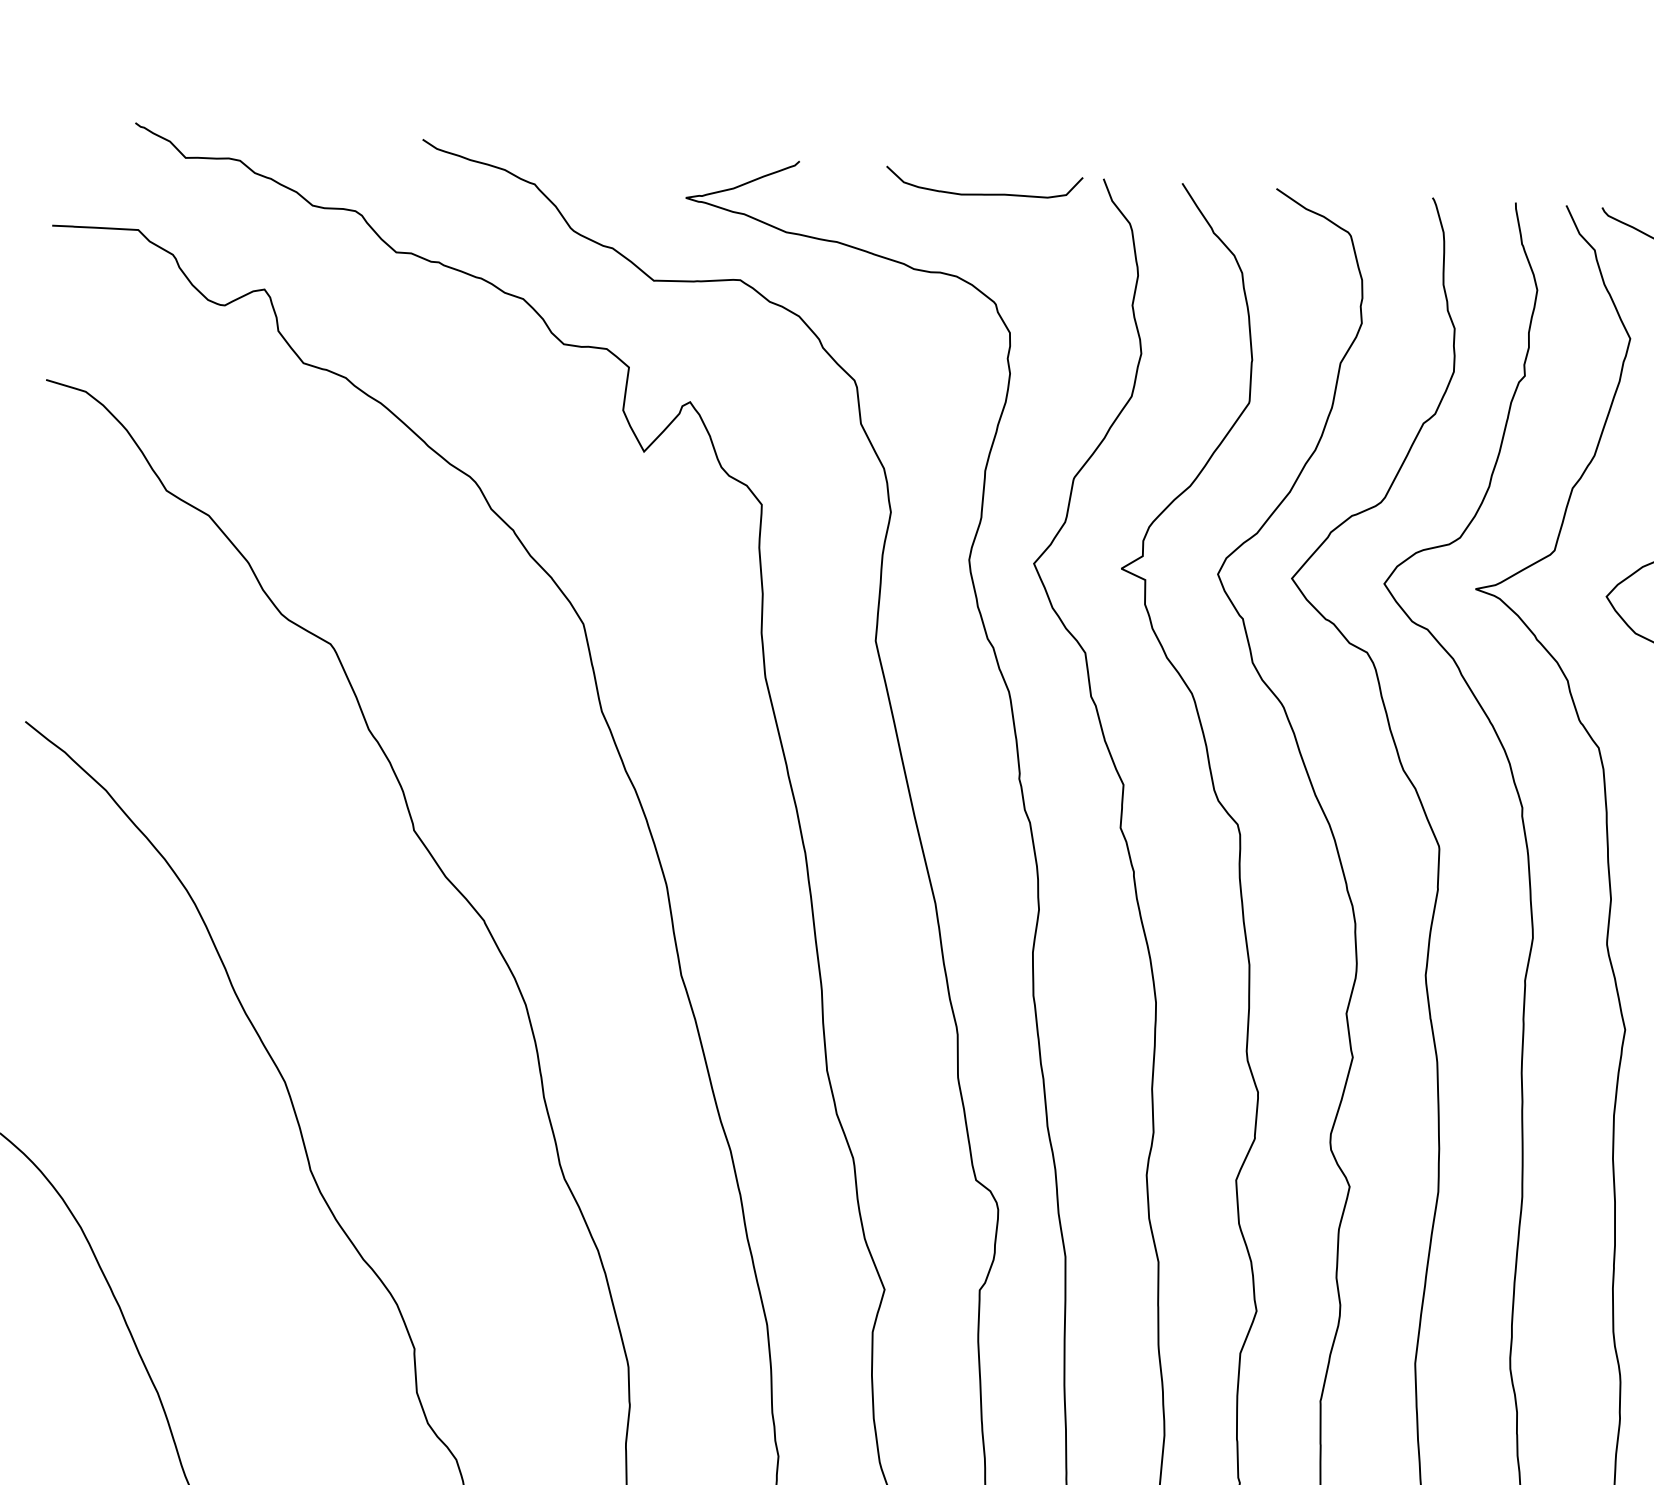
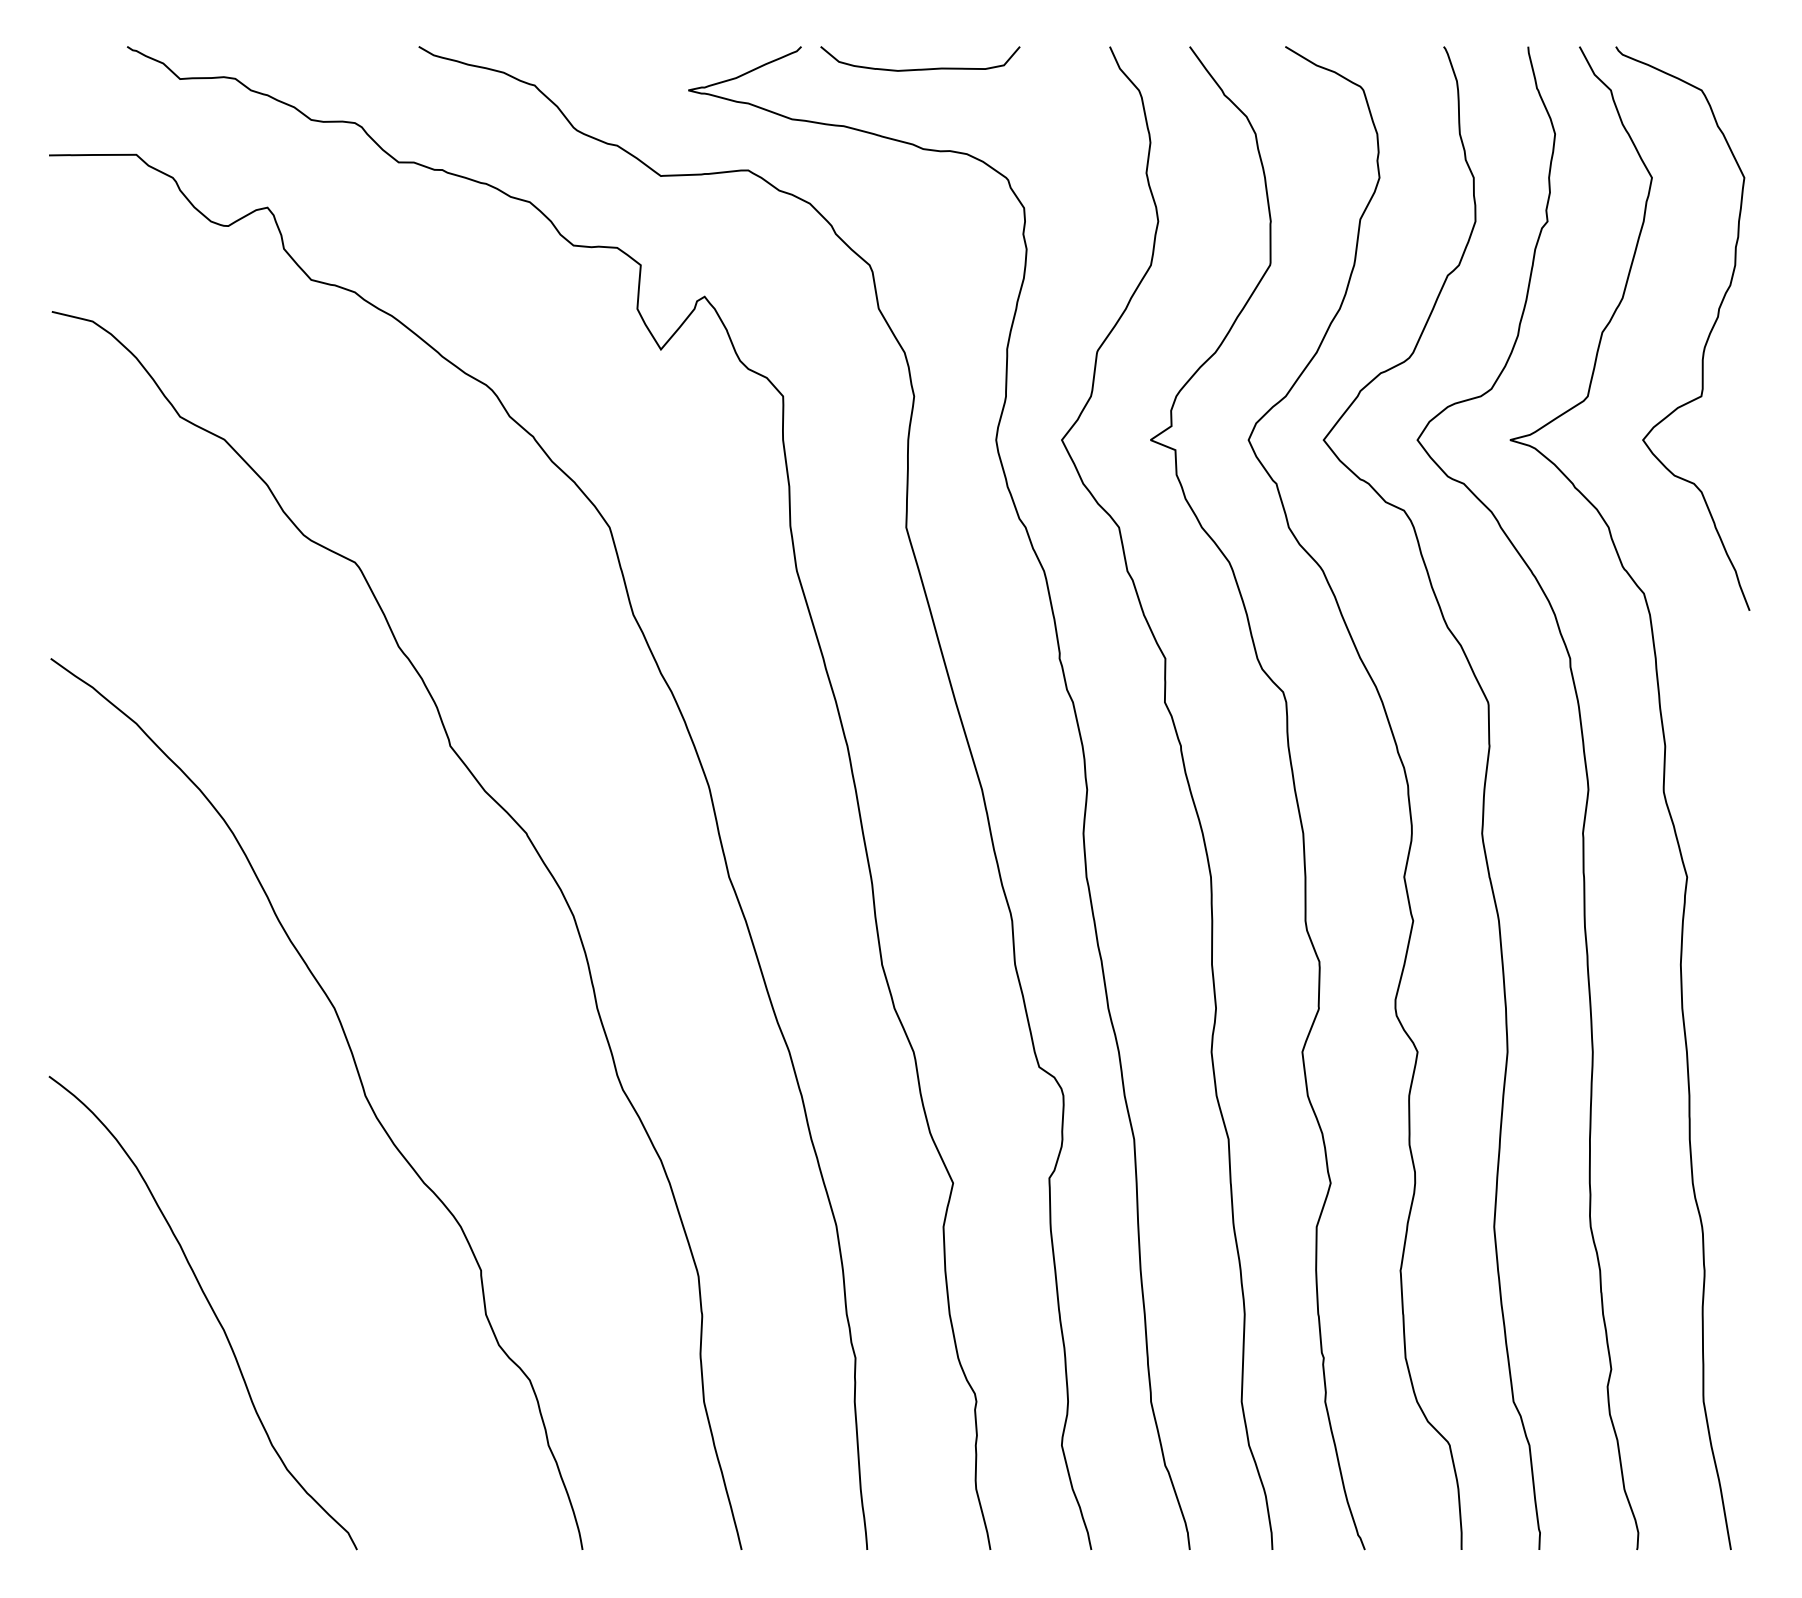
curve: (983, 193) -> (920, 68), moved

